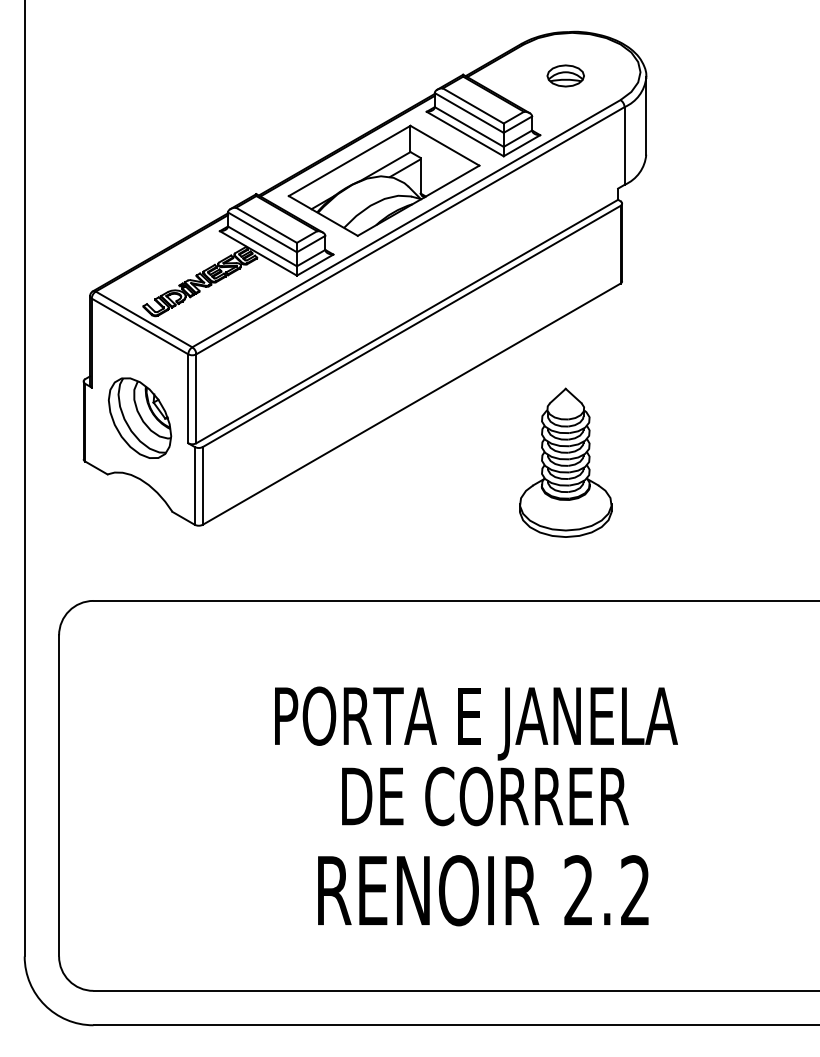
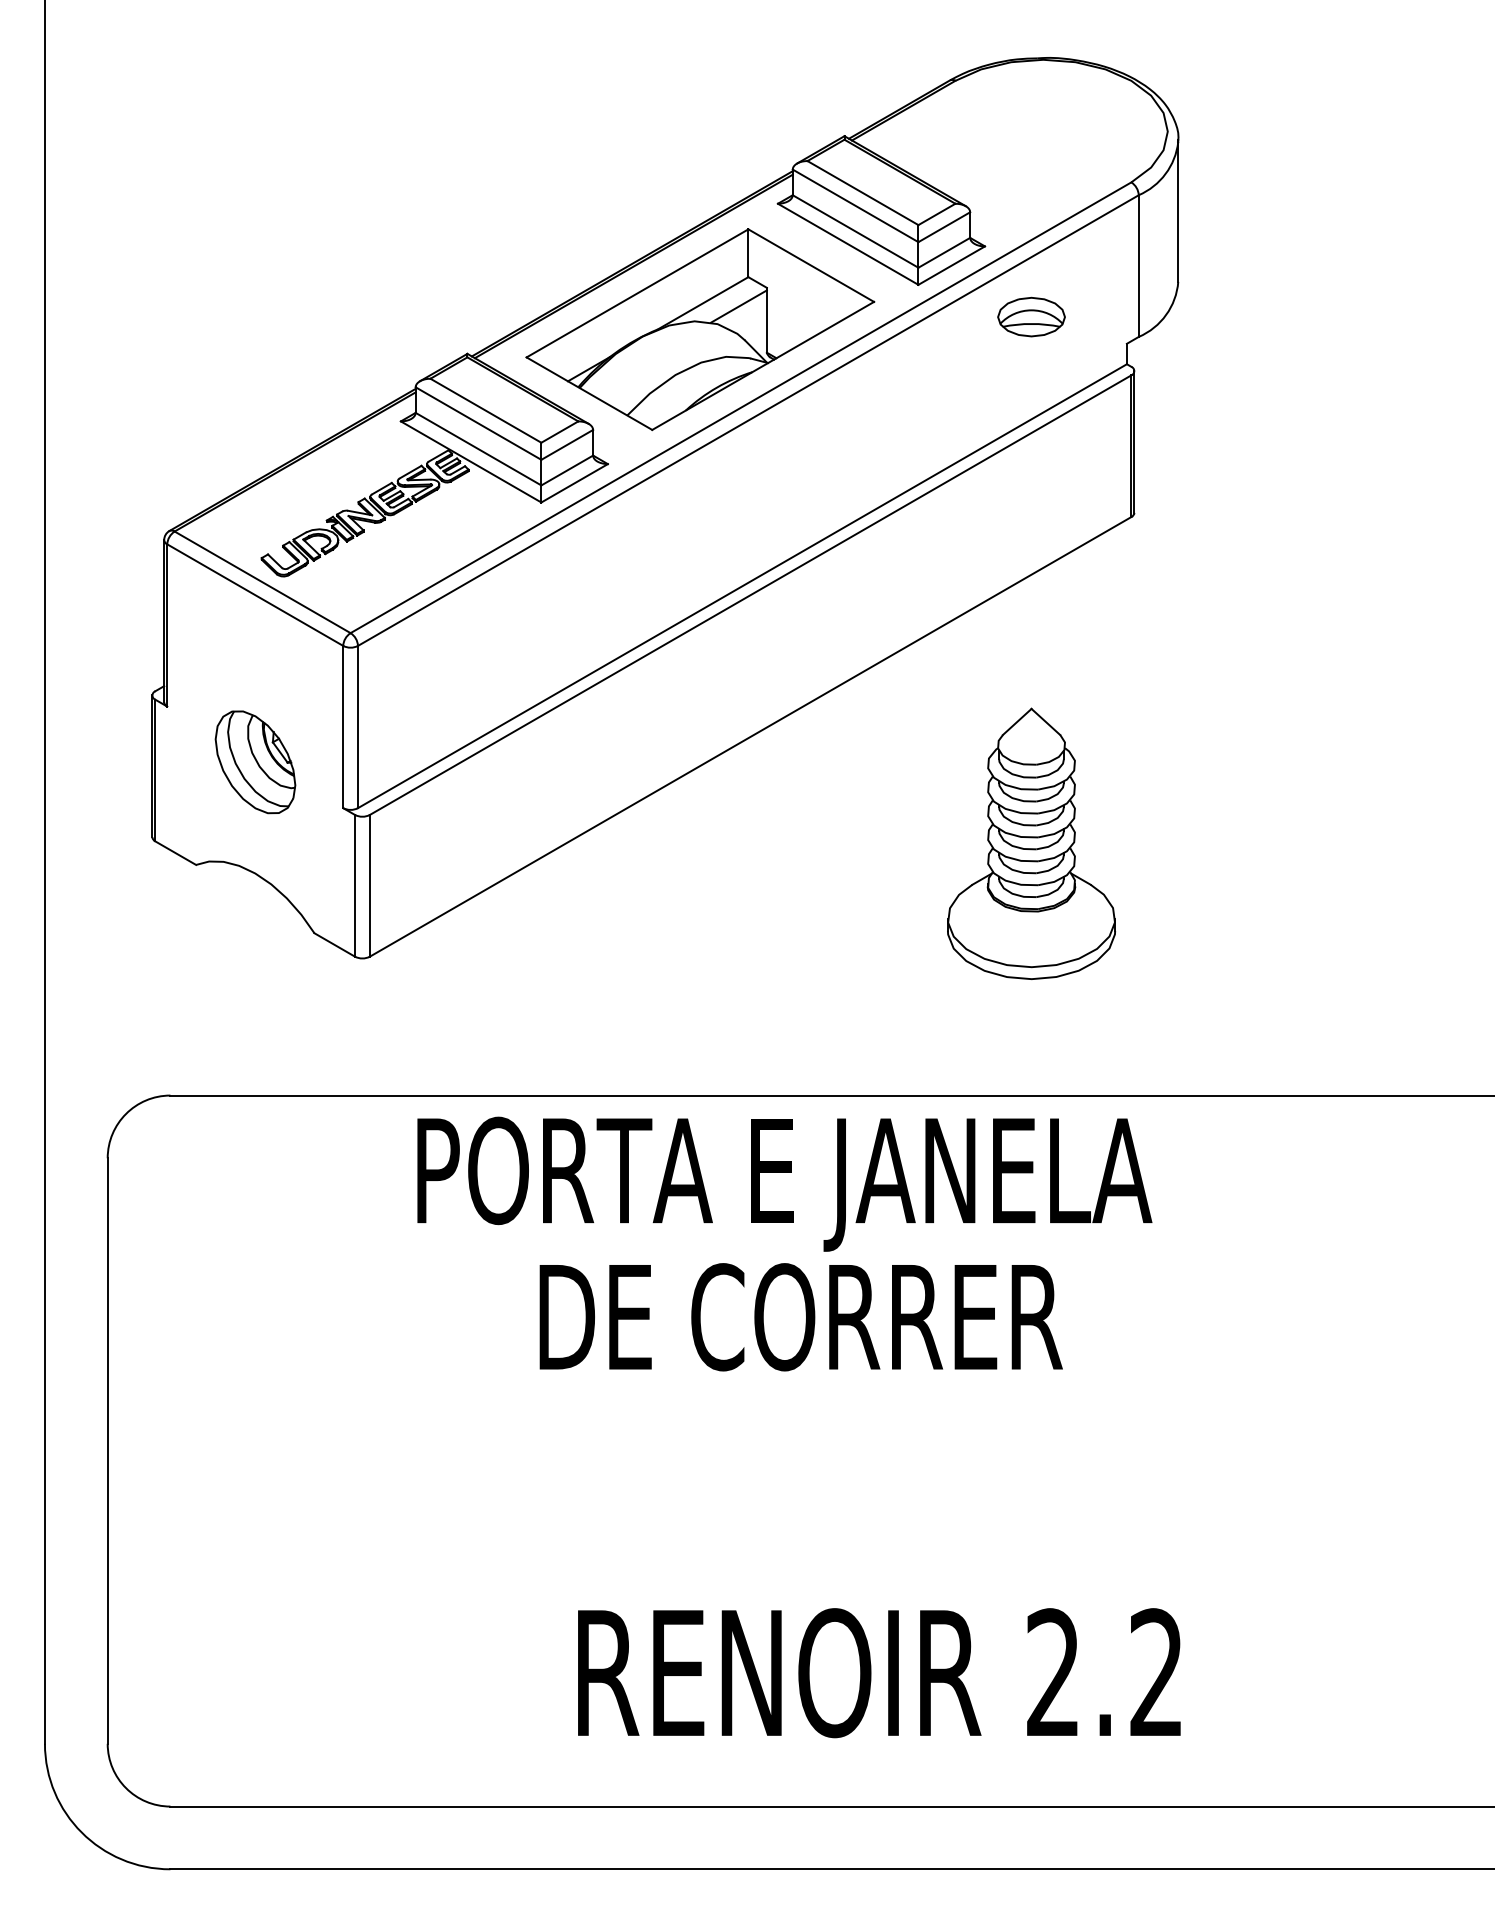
part: (565, 75) -> (1031, 316), moved
part: (140, 417) -> (256, 761), size x0.7
text: (476, 756) -> (784, 1244), moved
text: (483, 890) -> (879, 1672), moved

